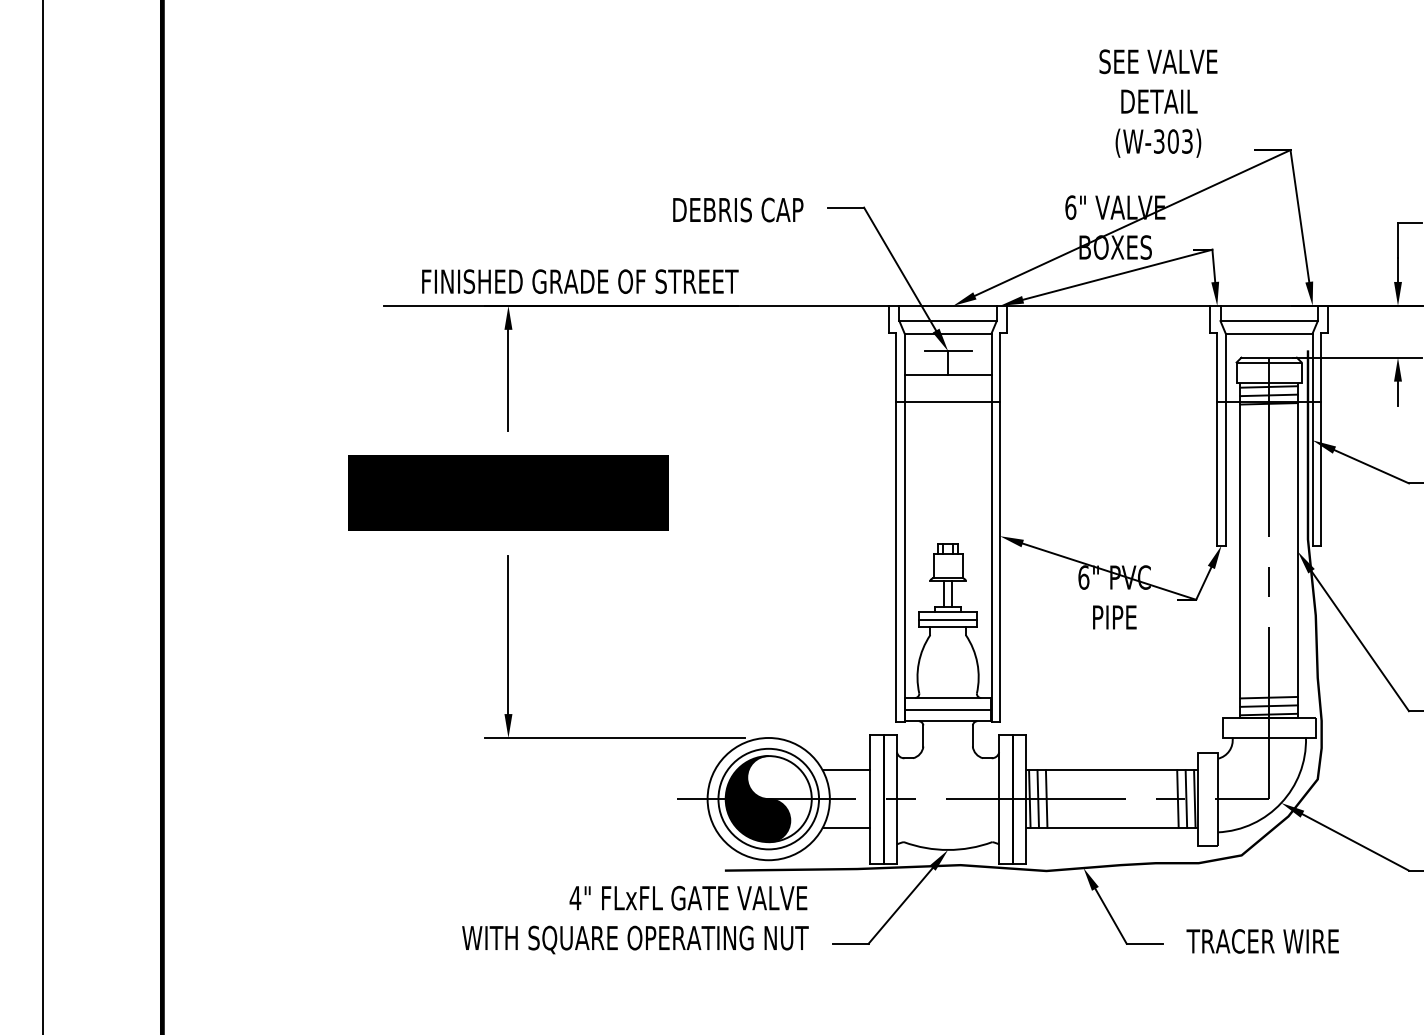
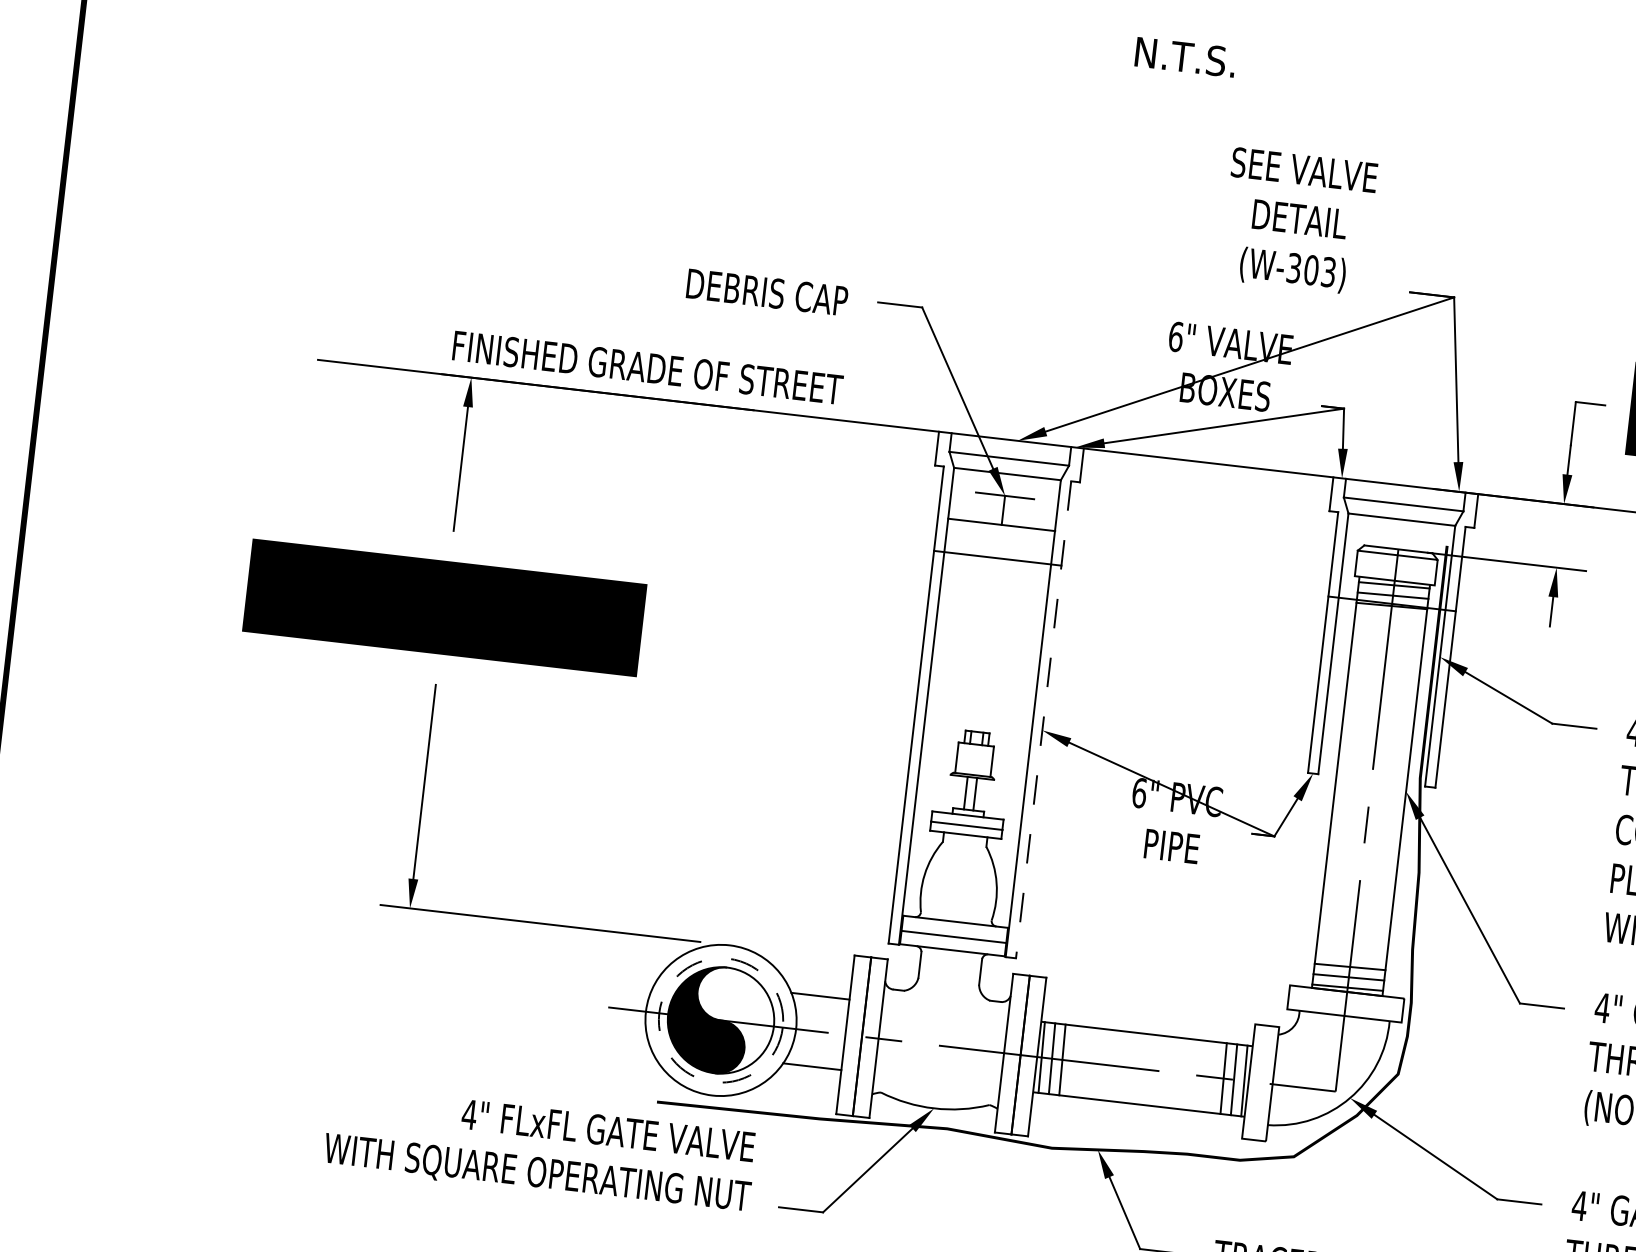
text: (580, 281) -> (648, 367), moved
line: (999, 528) -> (1042, 720), solid -> dashed
circle: (768, 798) -> (720, 1019), solid -> dashed

